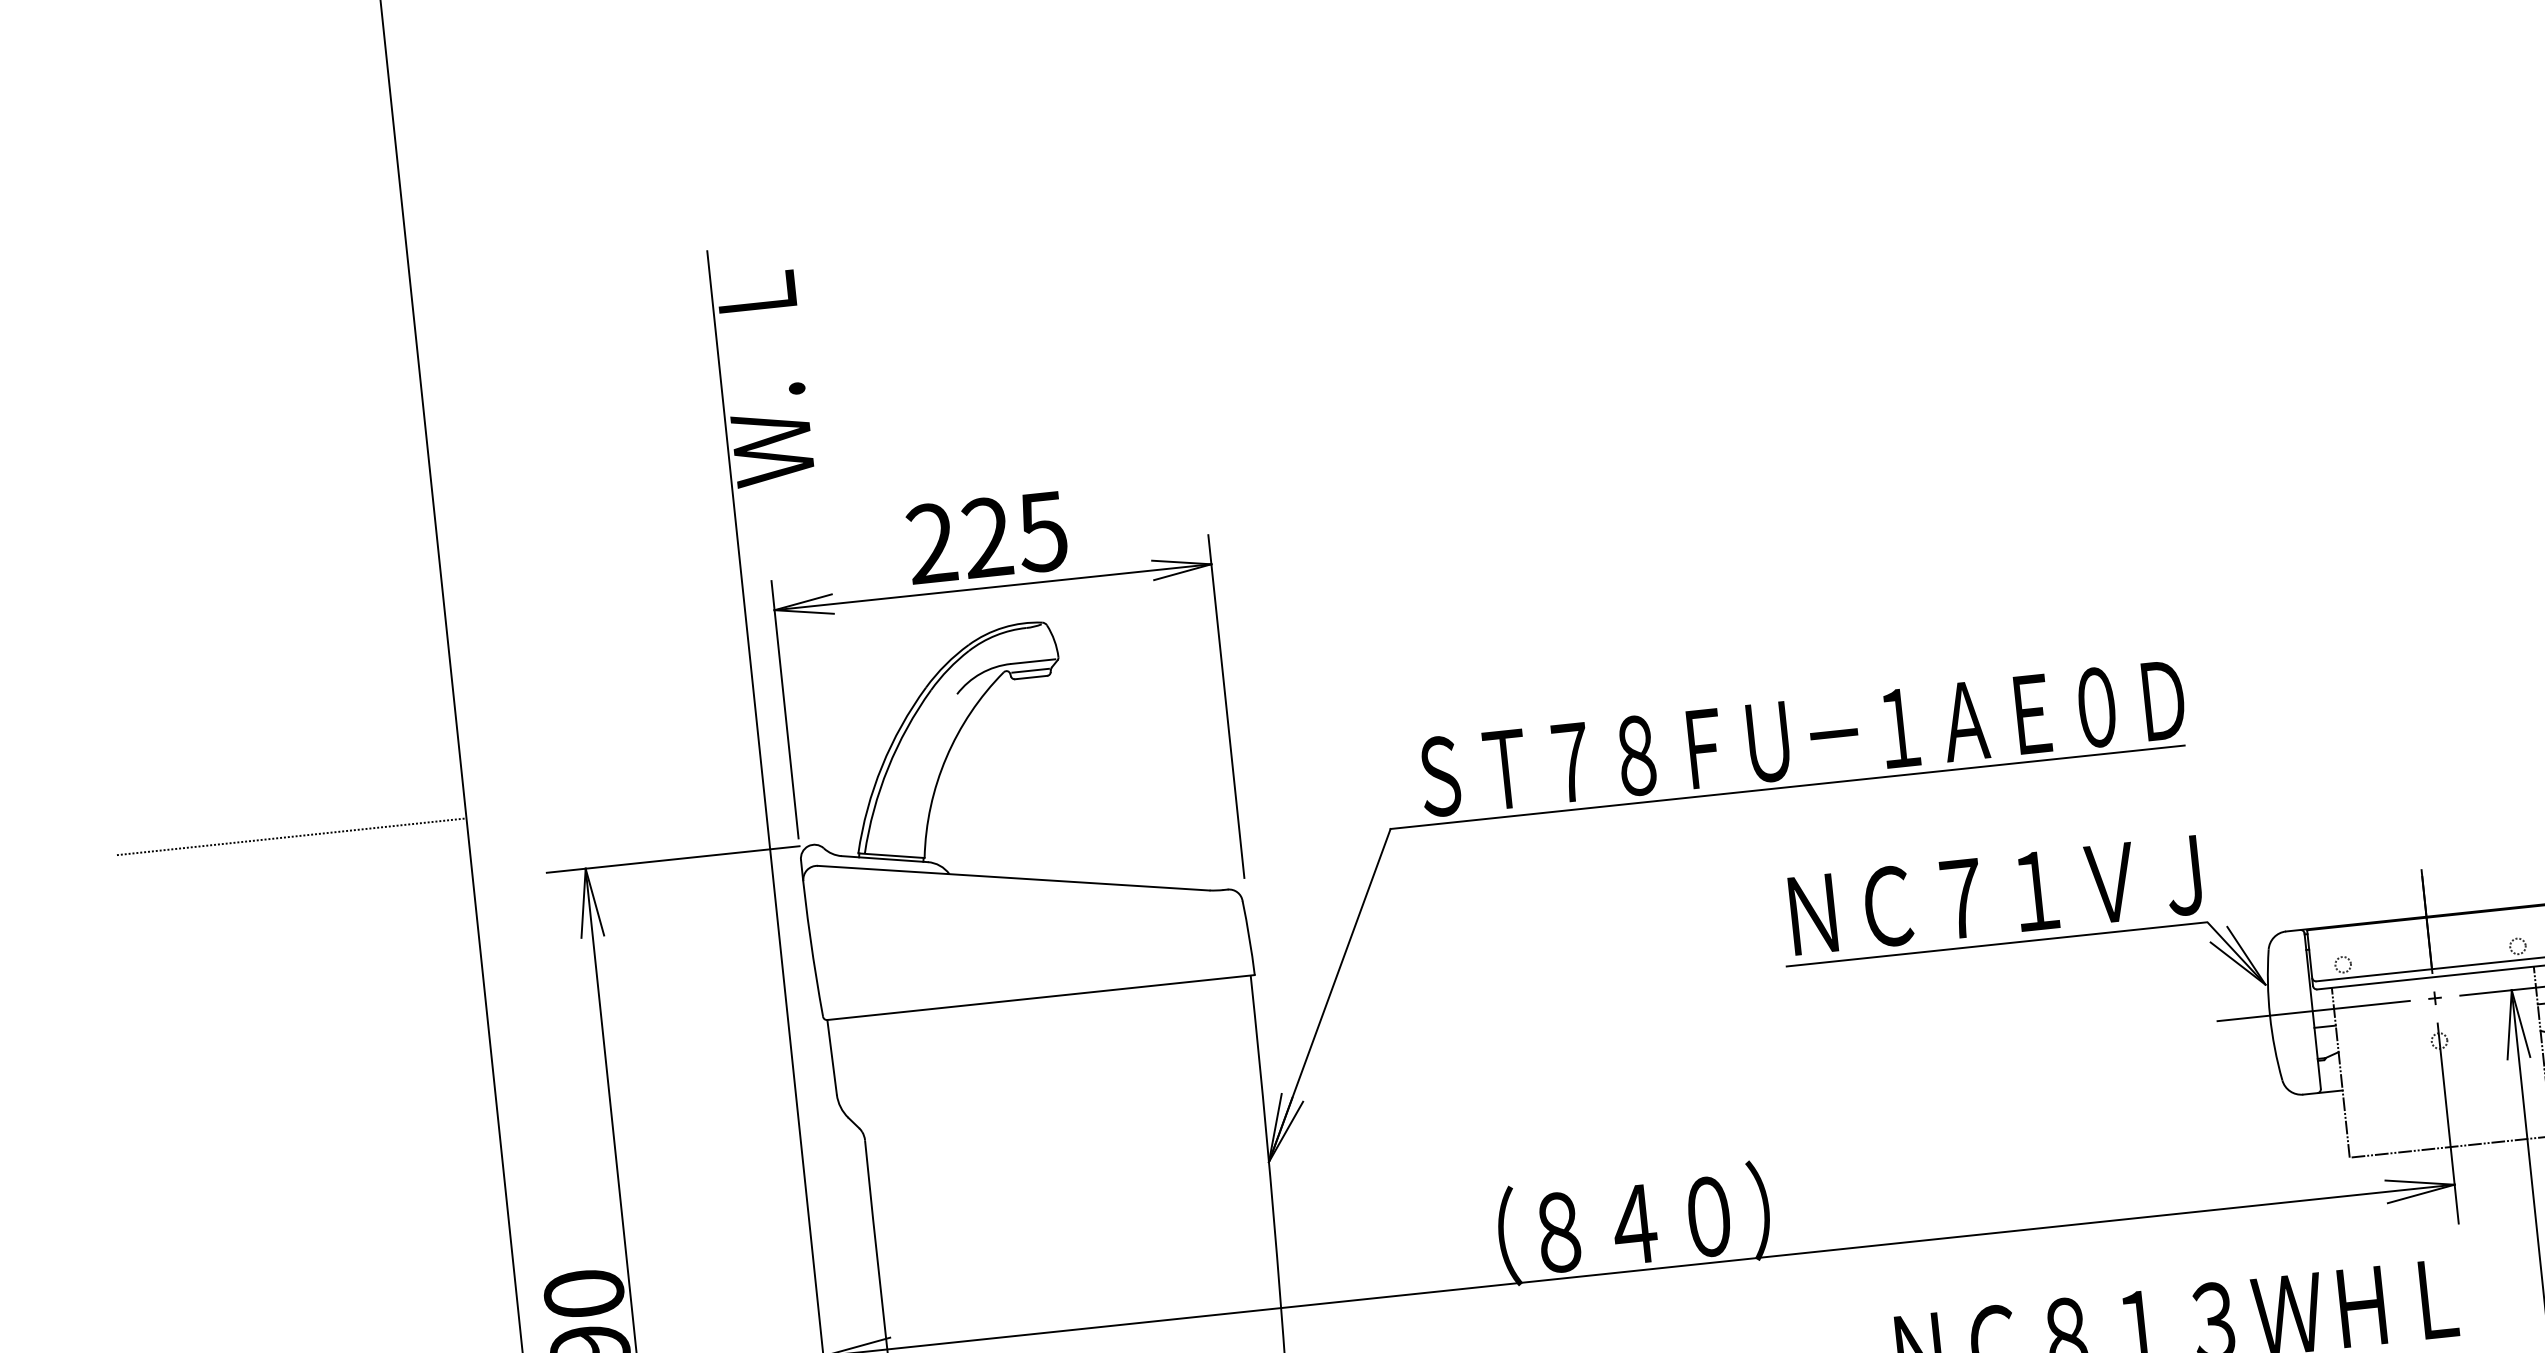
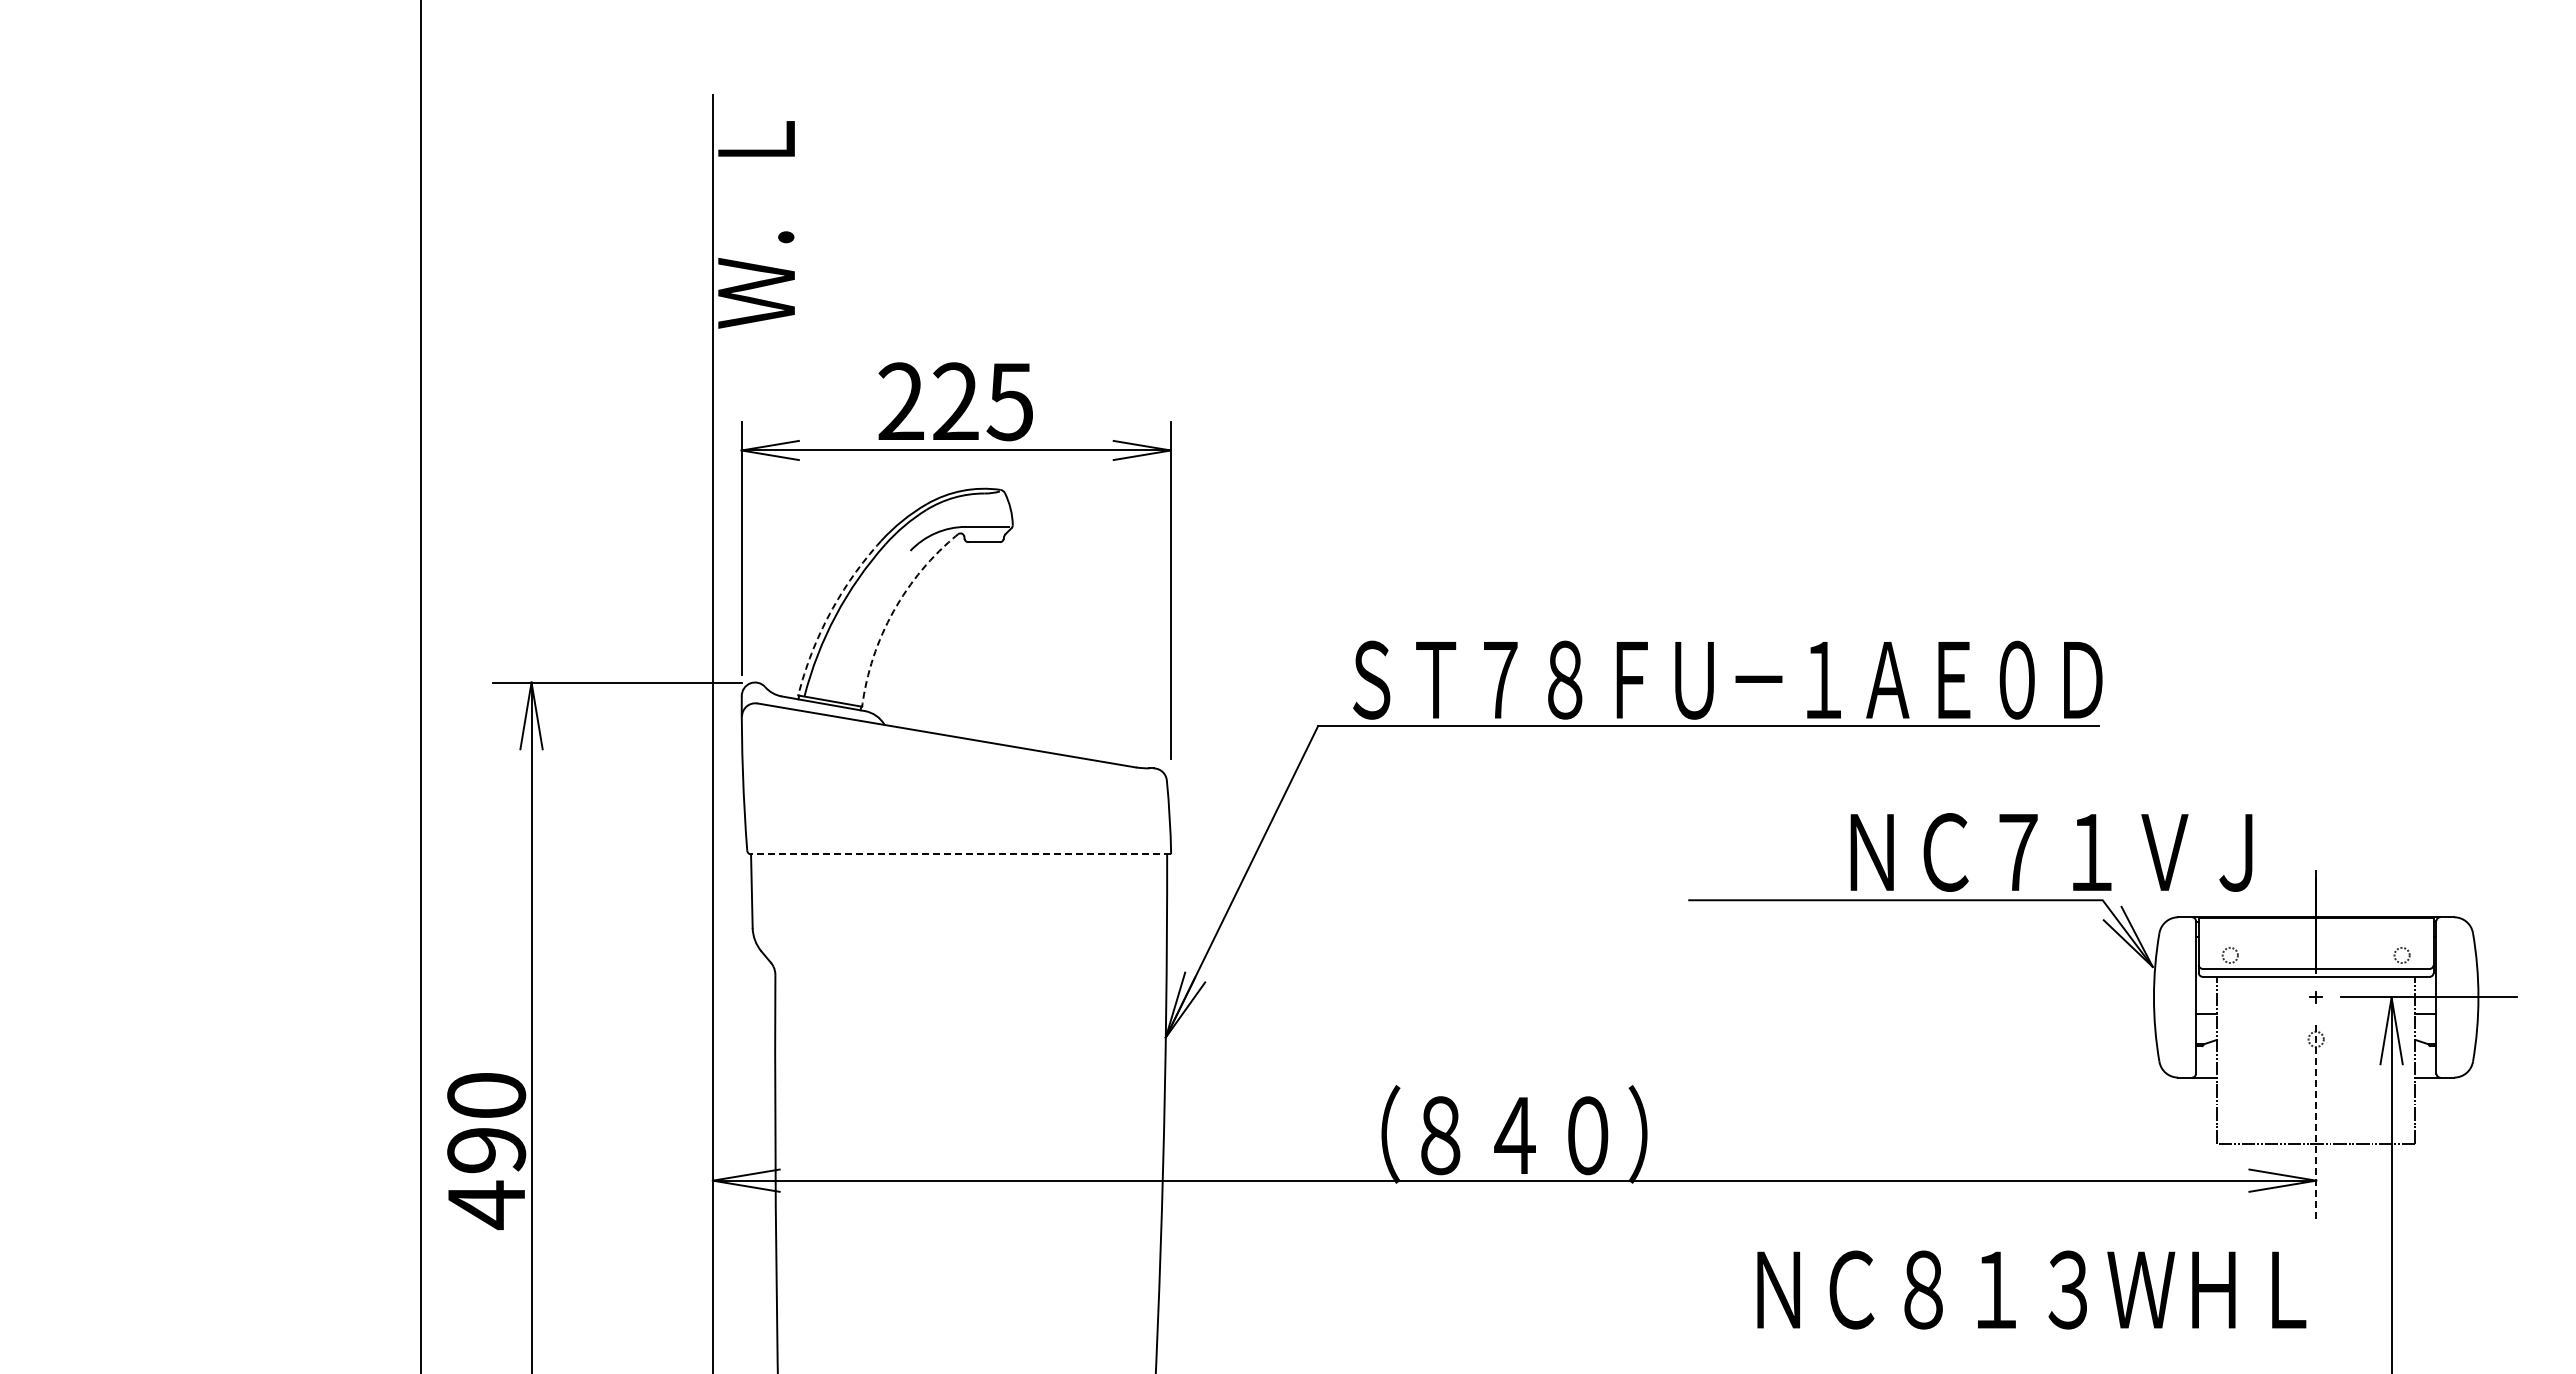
line: (1030, 670) -> (984, 535), removed
arc: (946, 757) -> (893, 611), solid -> dashed
arc: (882, 766) -> (830, 613), solid -> dashed
line: (291, 836) -> (248, 621), removed
text: (1995, 895) -> (2051, 852), moved
line: (1040, 997) -> (960, 854), solid -> dashed
line: (2313, 1011) -> (2196, 997), removed
line: (2448, 1123) -> (2316, 1120), solid -> dashed

